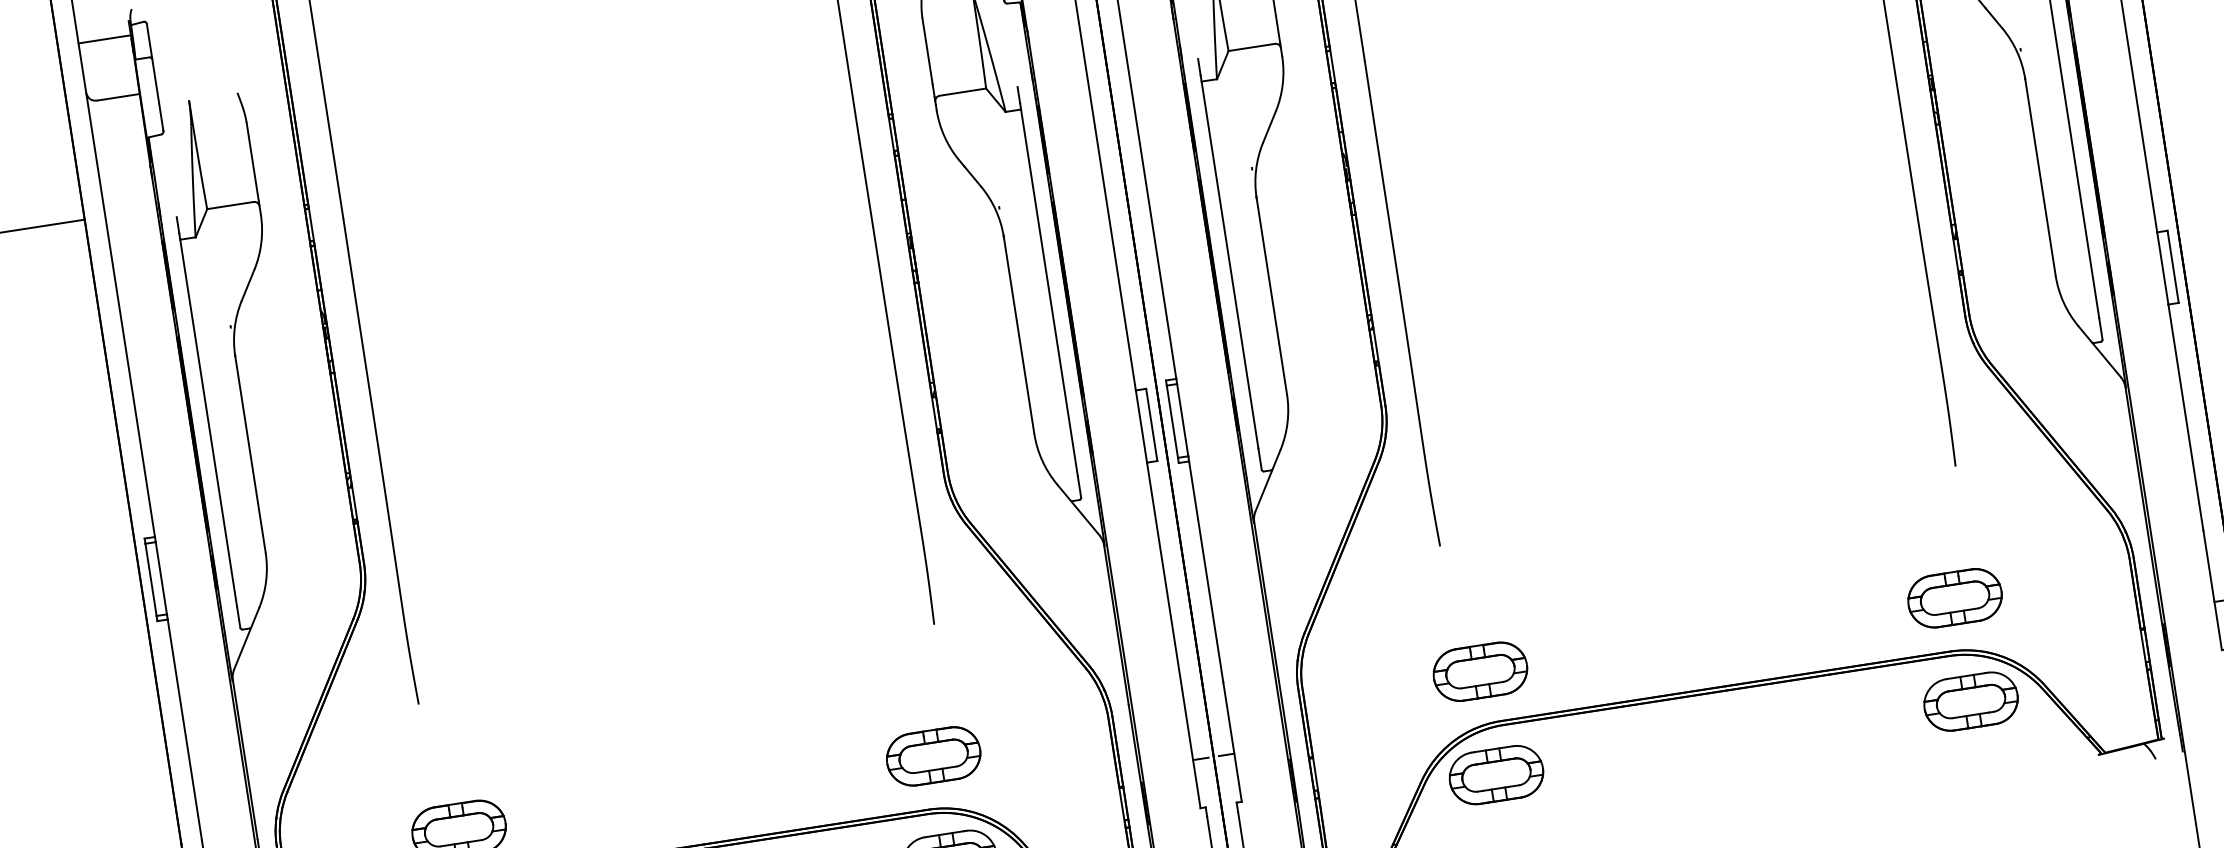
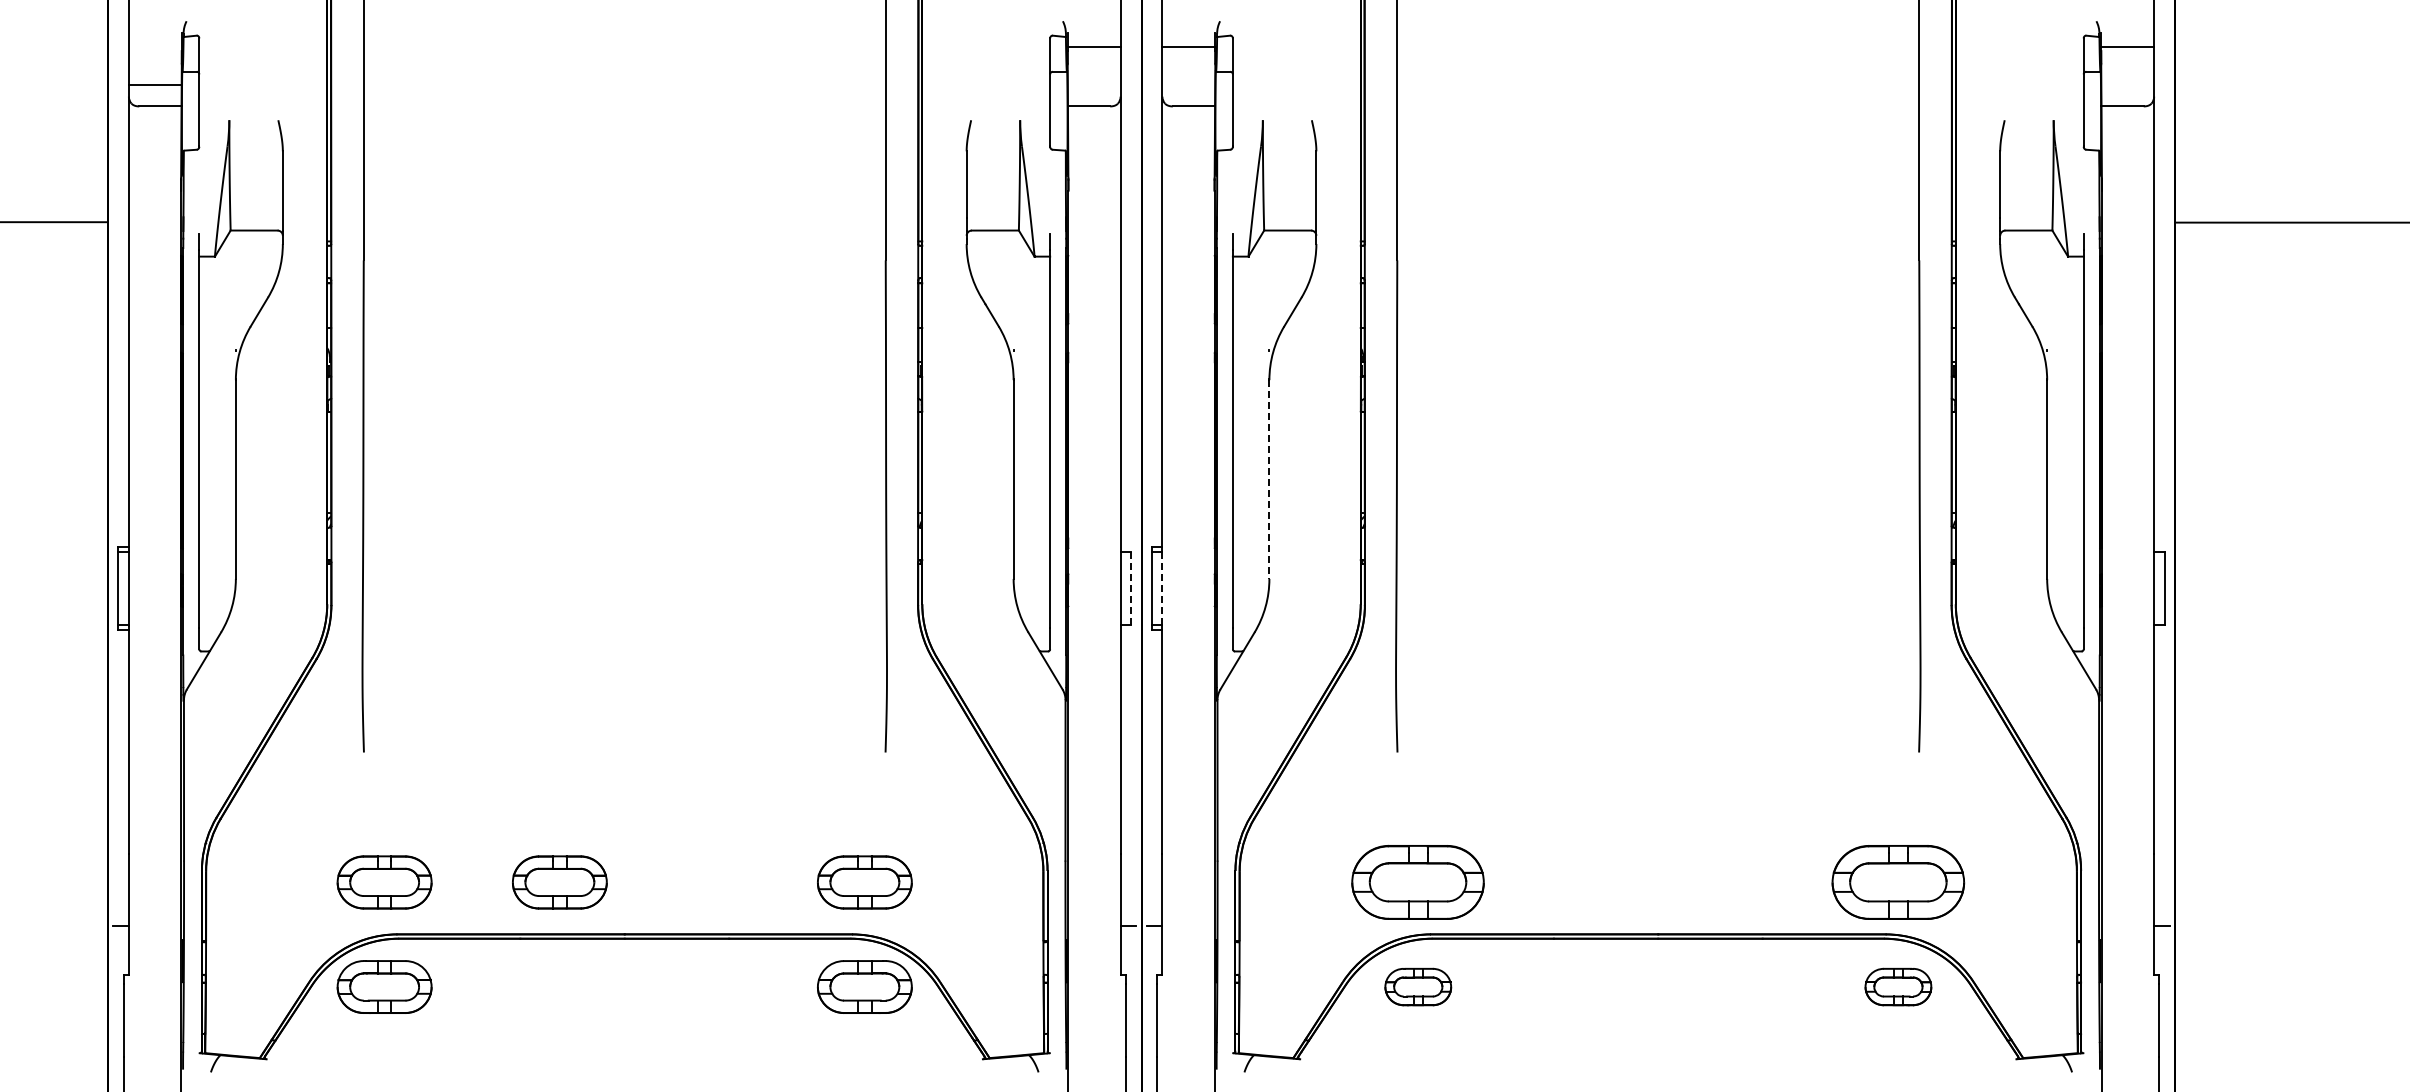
line: (103, 39) -> (154, 85), moved
line: (1272, 297) -> (1269, 480), solid -> dashed
line: (1182, 420) -> (1162, 588), solid -> dashed
line: (1152, 425) -> (1131, 588), solid -> dashed
part: (1955, 598) -> (1898, 882), size x1.4
part: (1480, 671) -> (1418, 882), size x1.4
part: (1971, 701) -> (1898, 986), size x0.7
part: (1496, 774) -> (1418, 986), size x0.7
part: (631, 803) -> (559, 882), added

